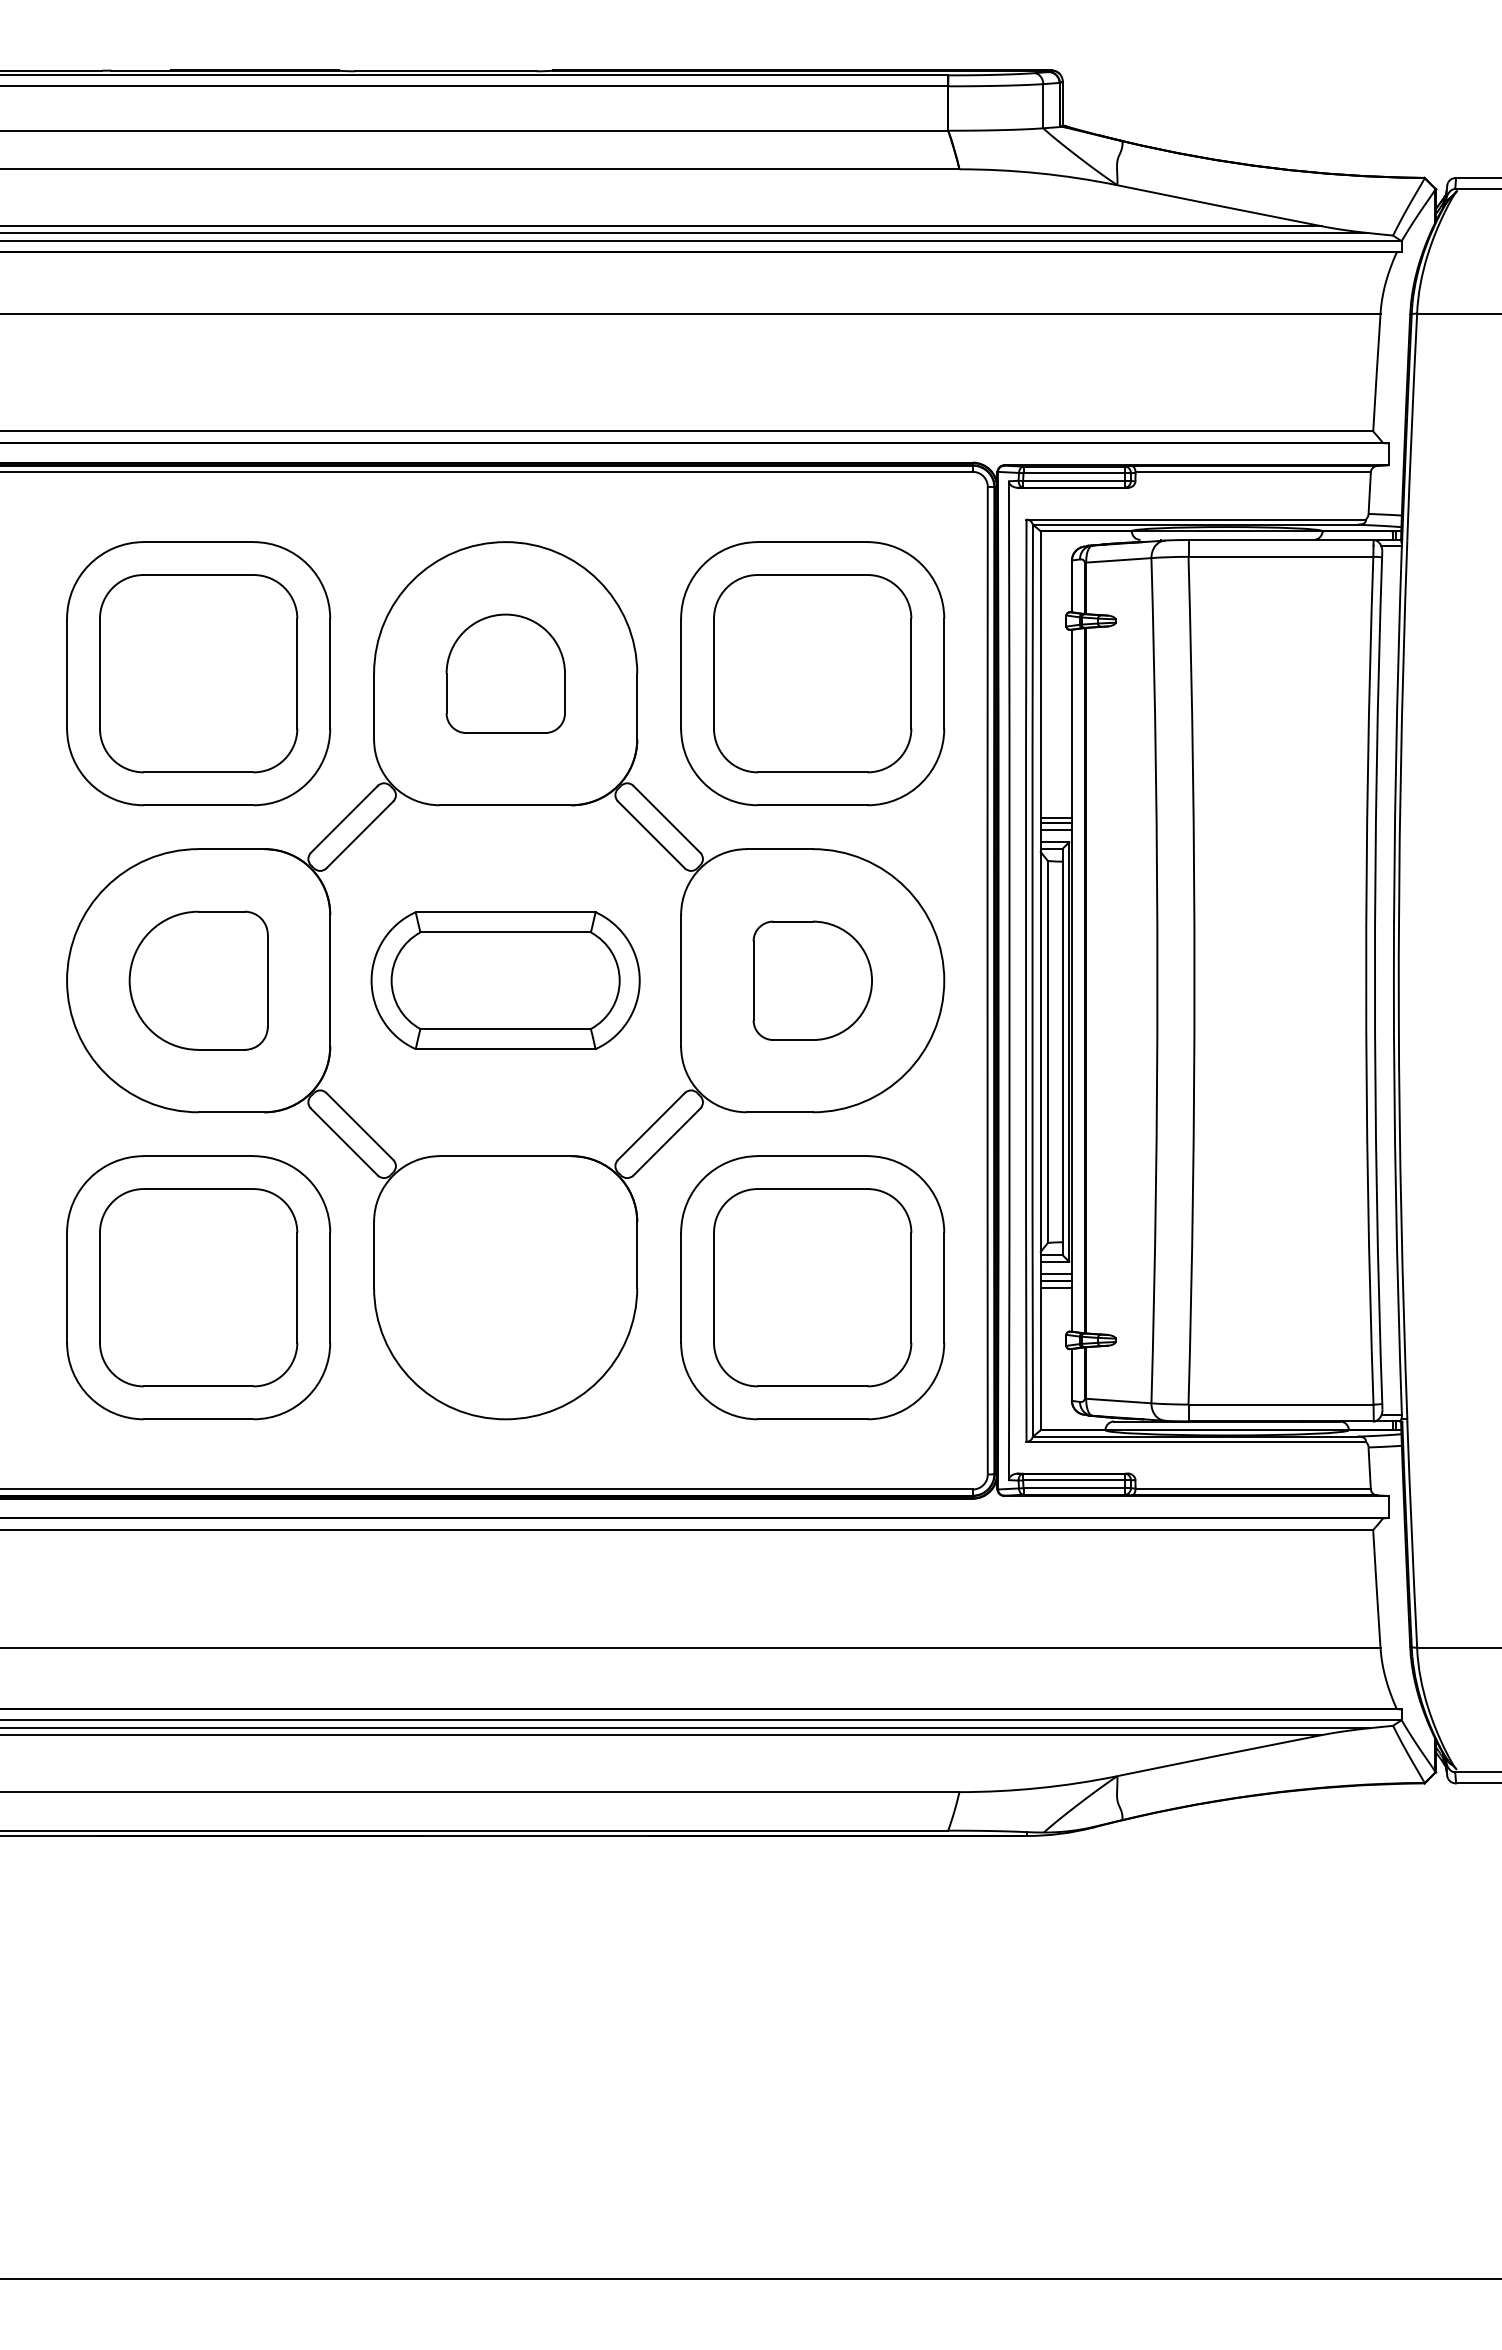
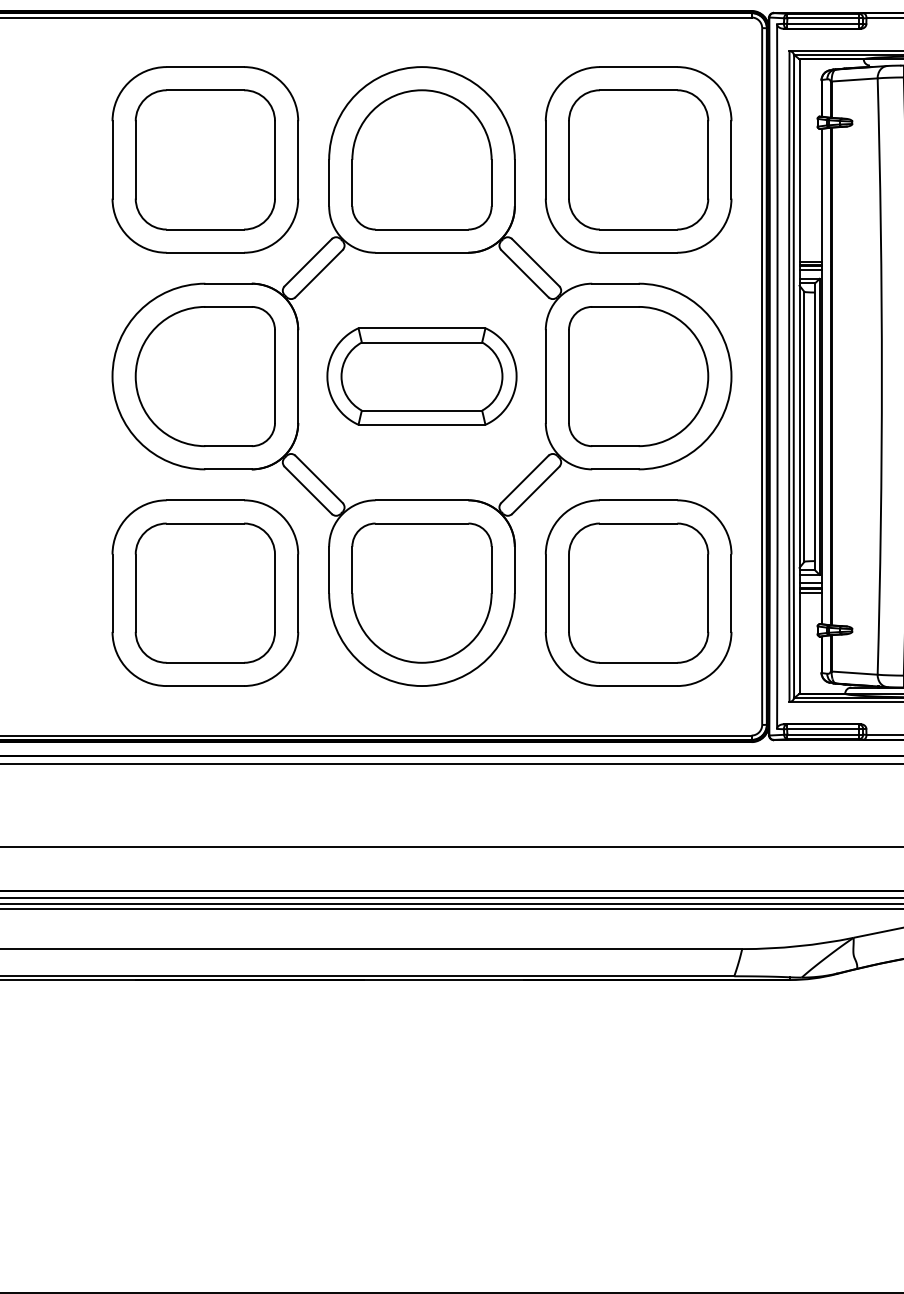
part: (505, 673) -> (421, 159), size x1.67
part: (198, 980) -> (205, 376), size x1.43
part: (812, 980) -> (638, 376), size x1.67
part: (505, 1287) -> (421, 593), added

